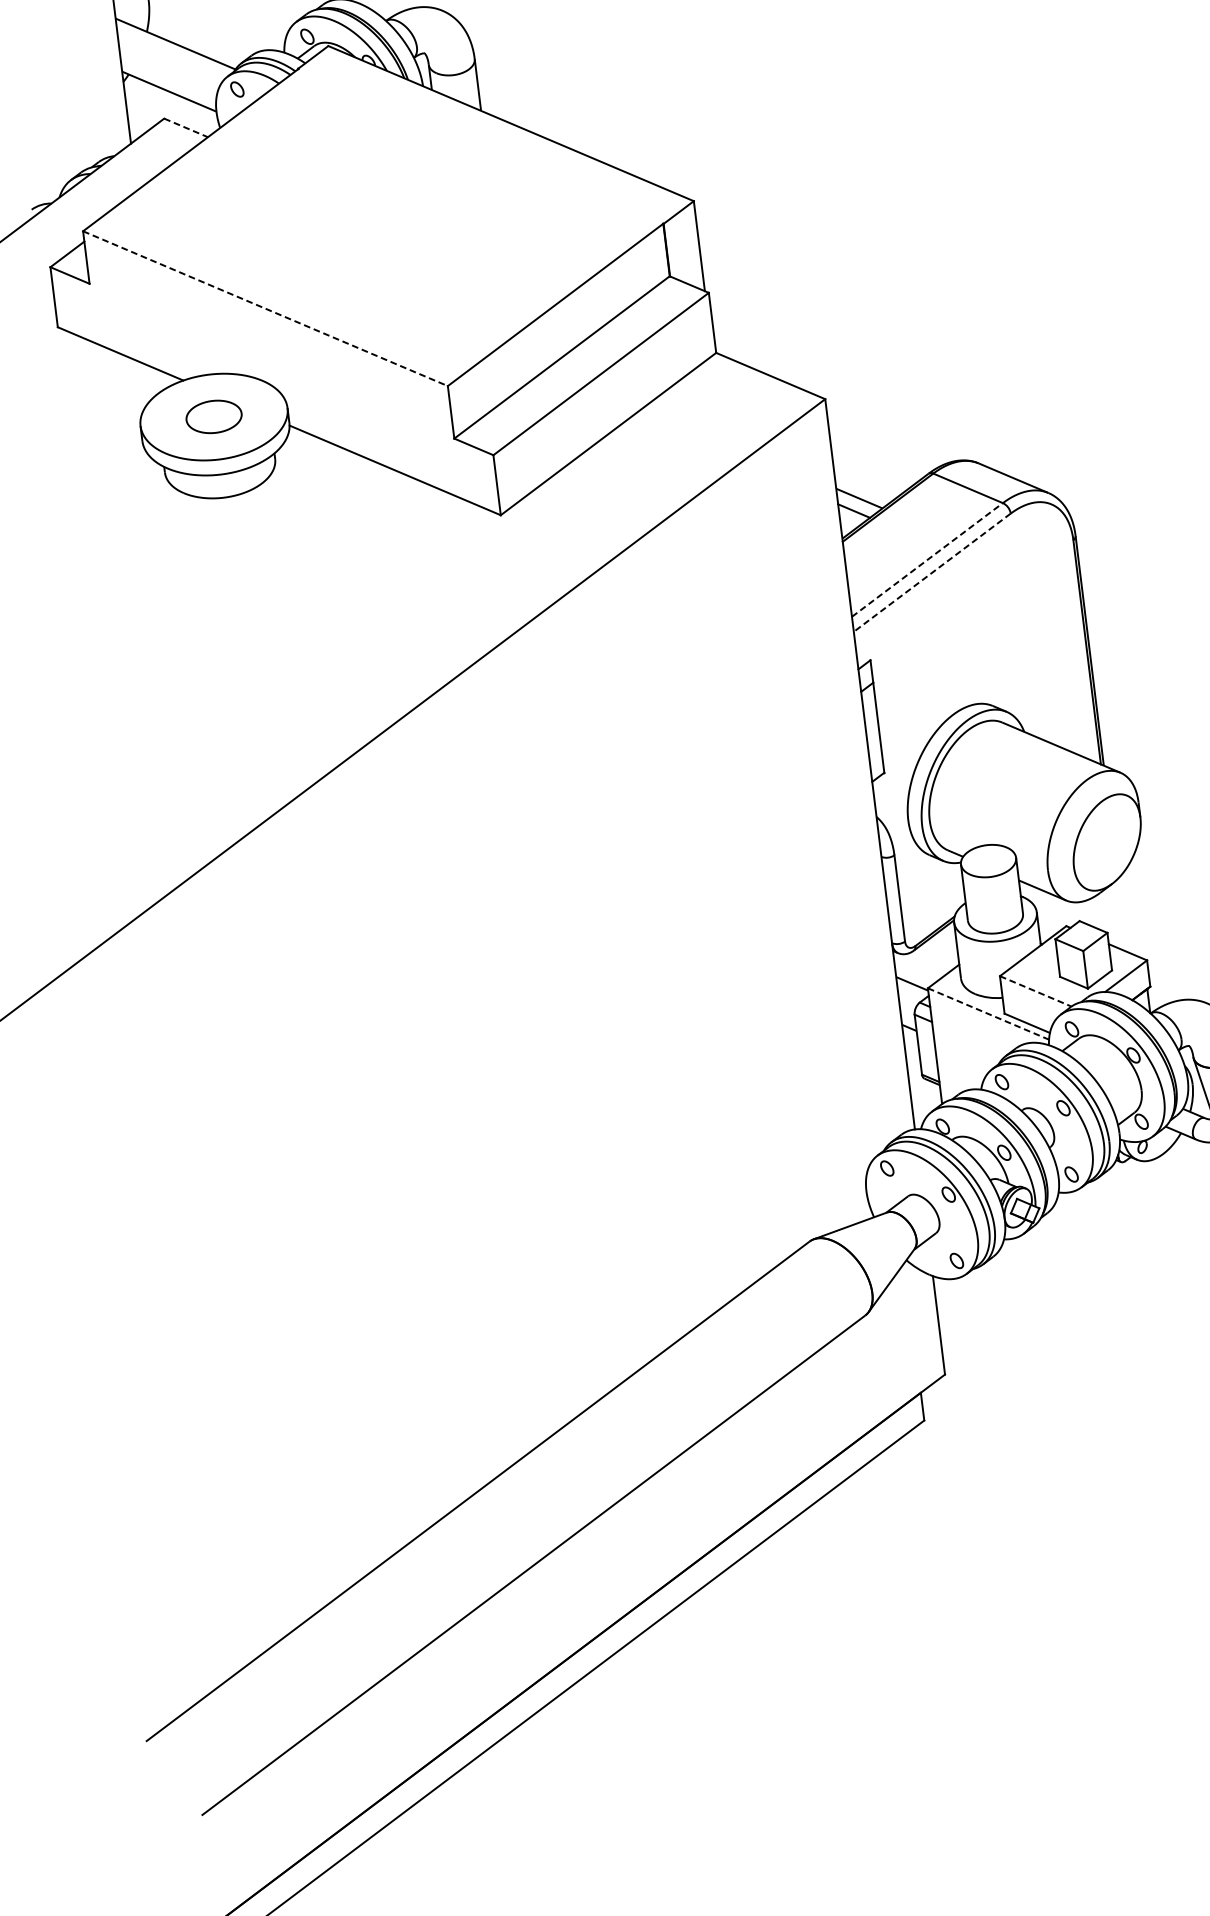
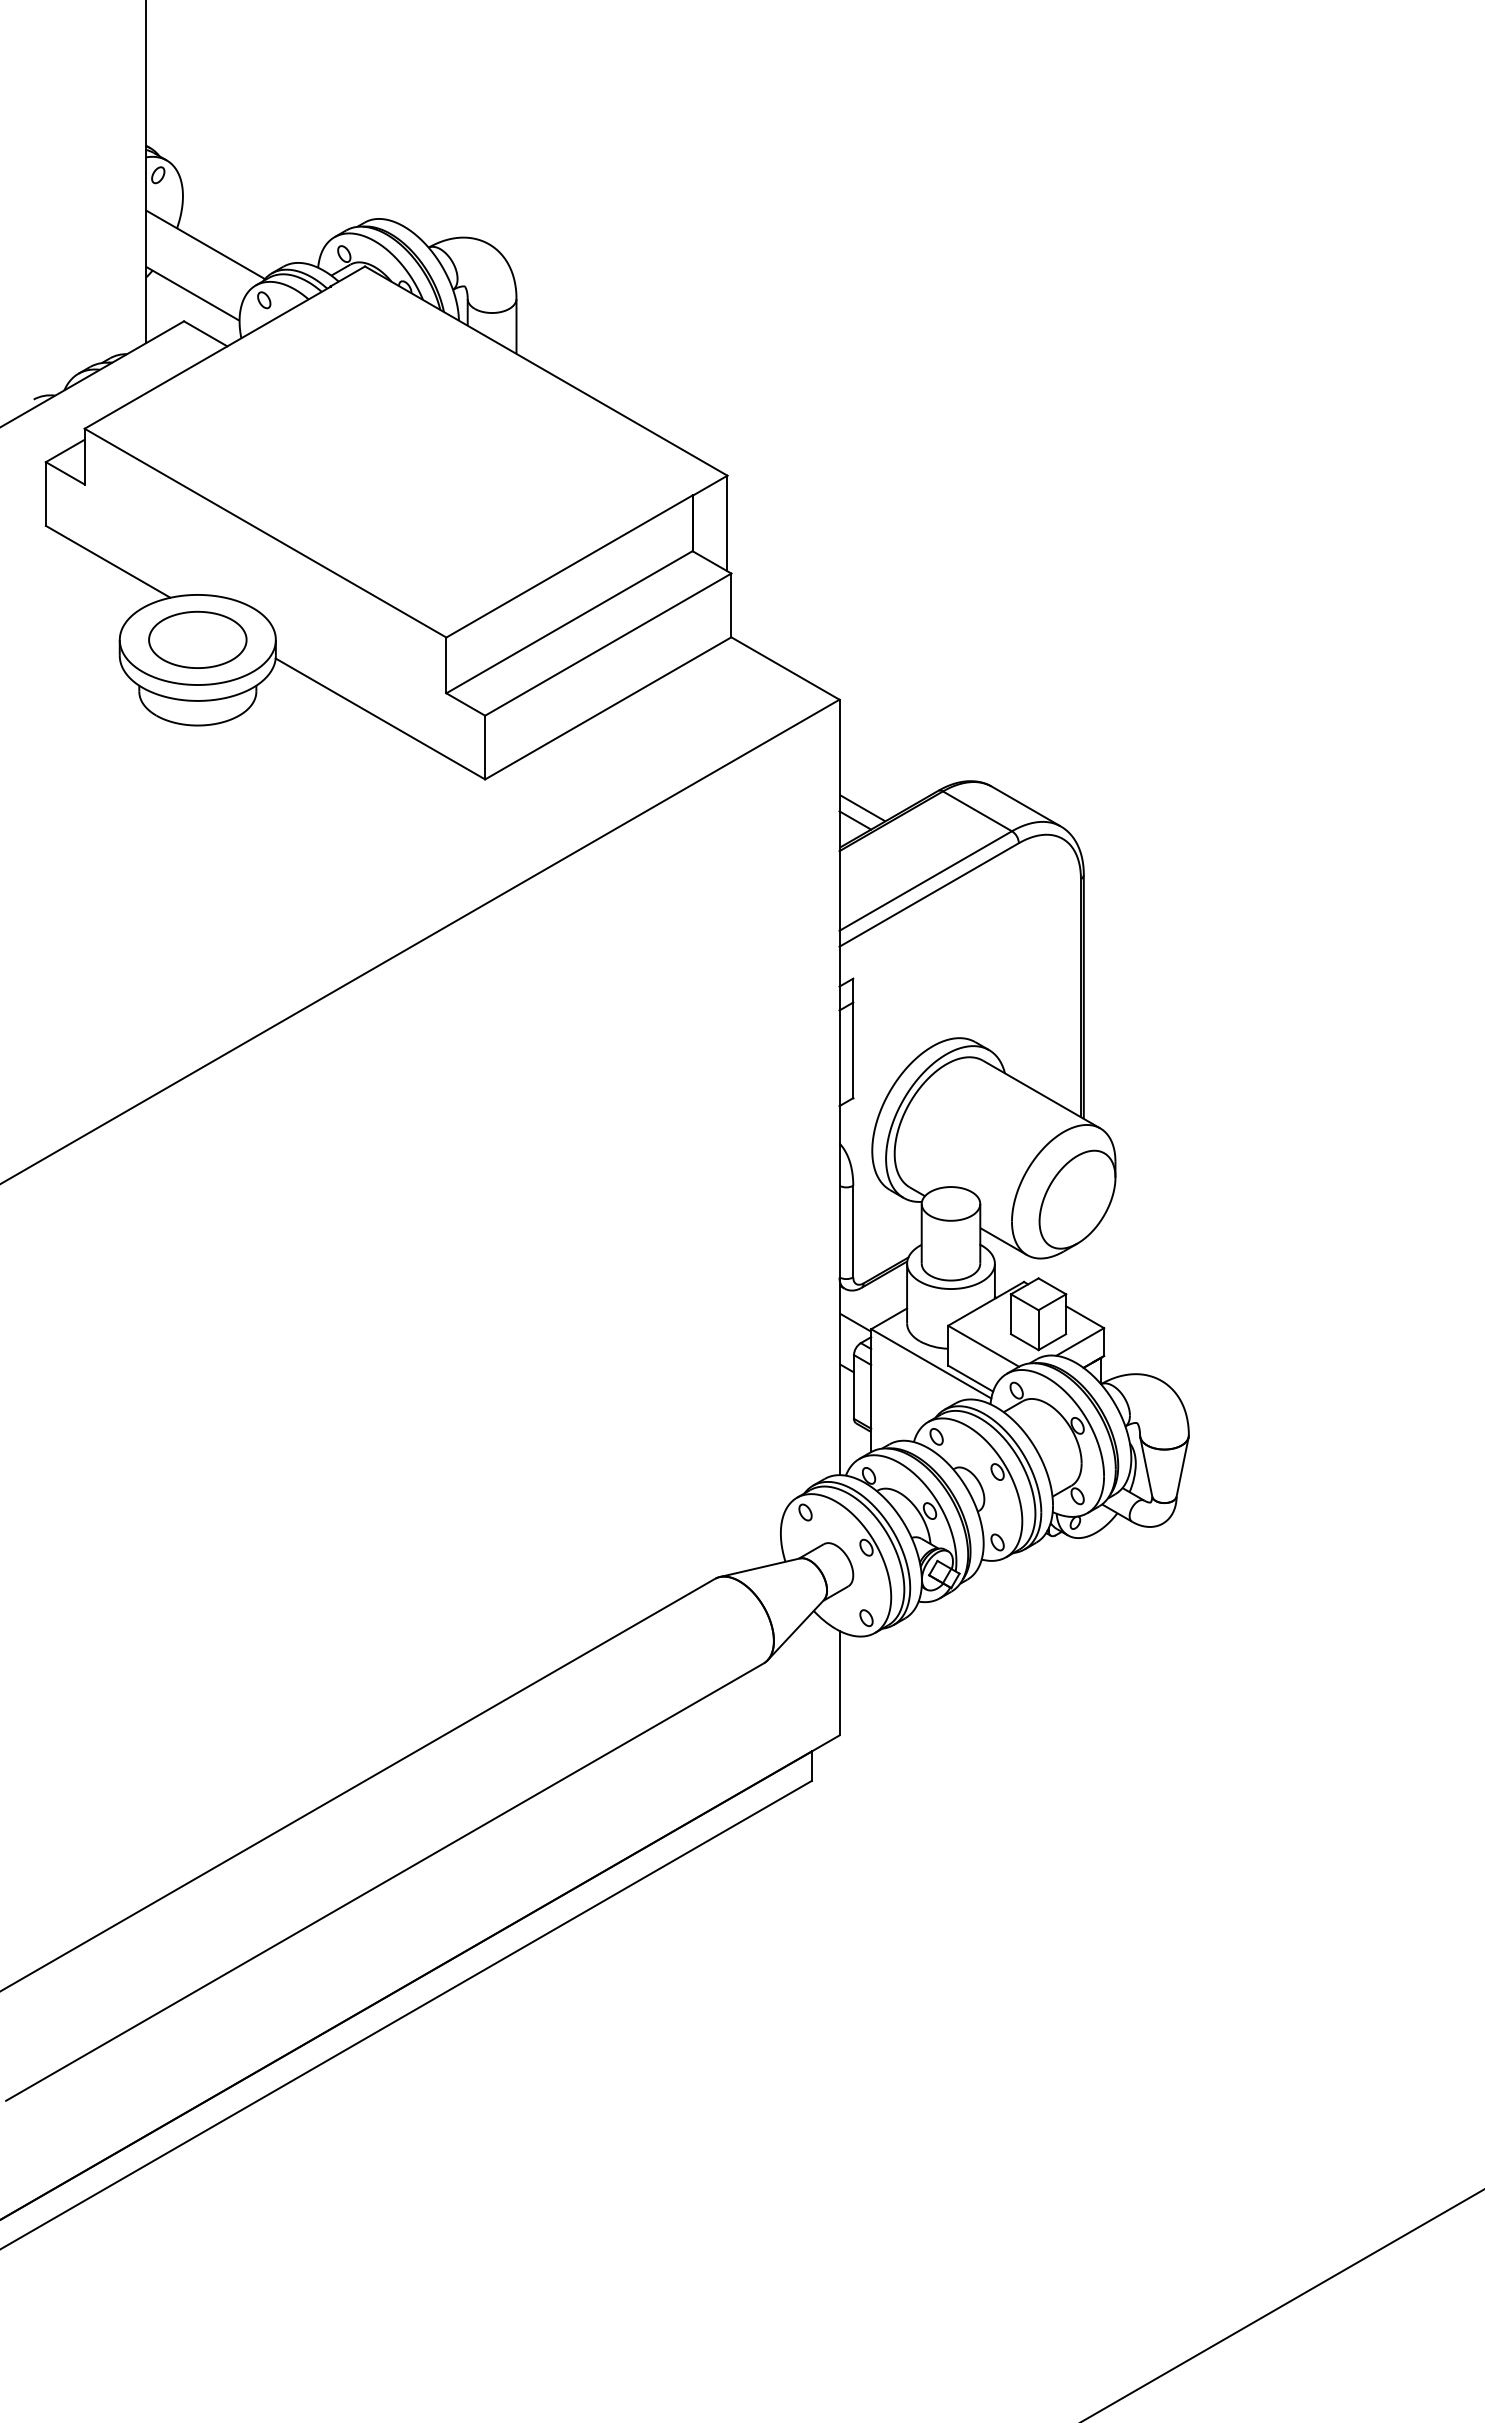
line: (186, 128) -> (206, 334), dashed -> solid
line: (265, 309) -> (265, 533), dashed -> solid
part: (213, 416) -> (197, 639), size x1.67
line: (927, 560) -> (925, 881), dashed -> solid
line: (932, 572) -> (929, 894), dashed -> solid
line: (1035, 991) -> (983, 1346), dashed -> solid
line: (988, 1014) -> (931, 1364), dashed -> solid

